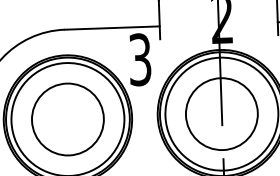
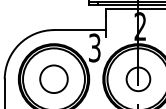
circle: (221, 114) -> (138, 79), size x0.6
circle: (66, 117) -> (53, 78), size x0.7

